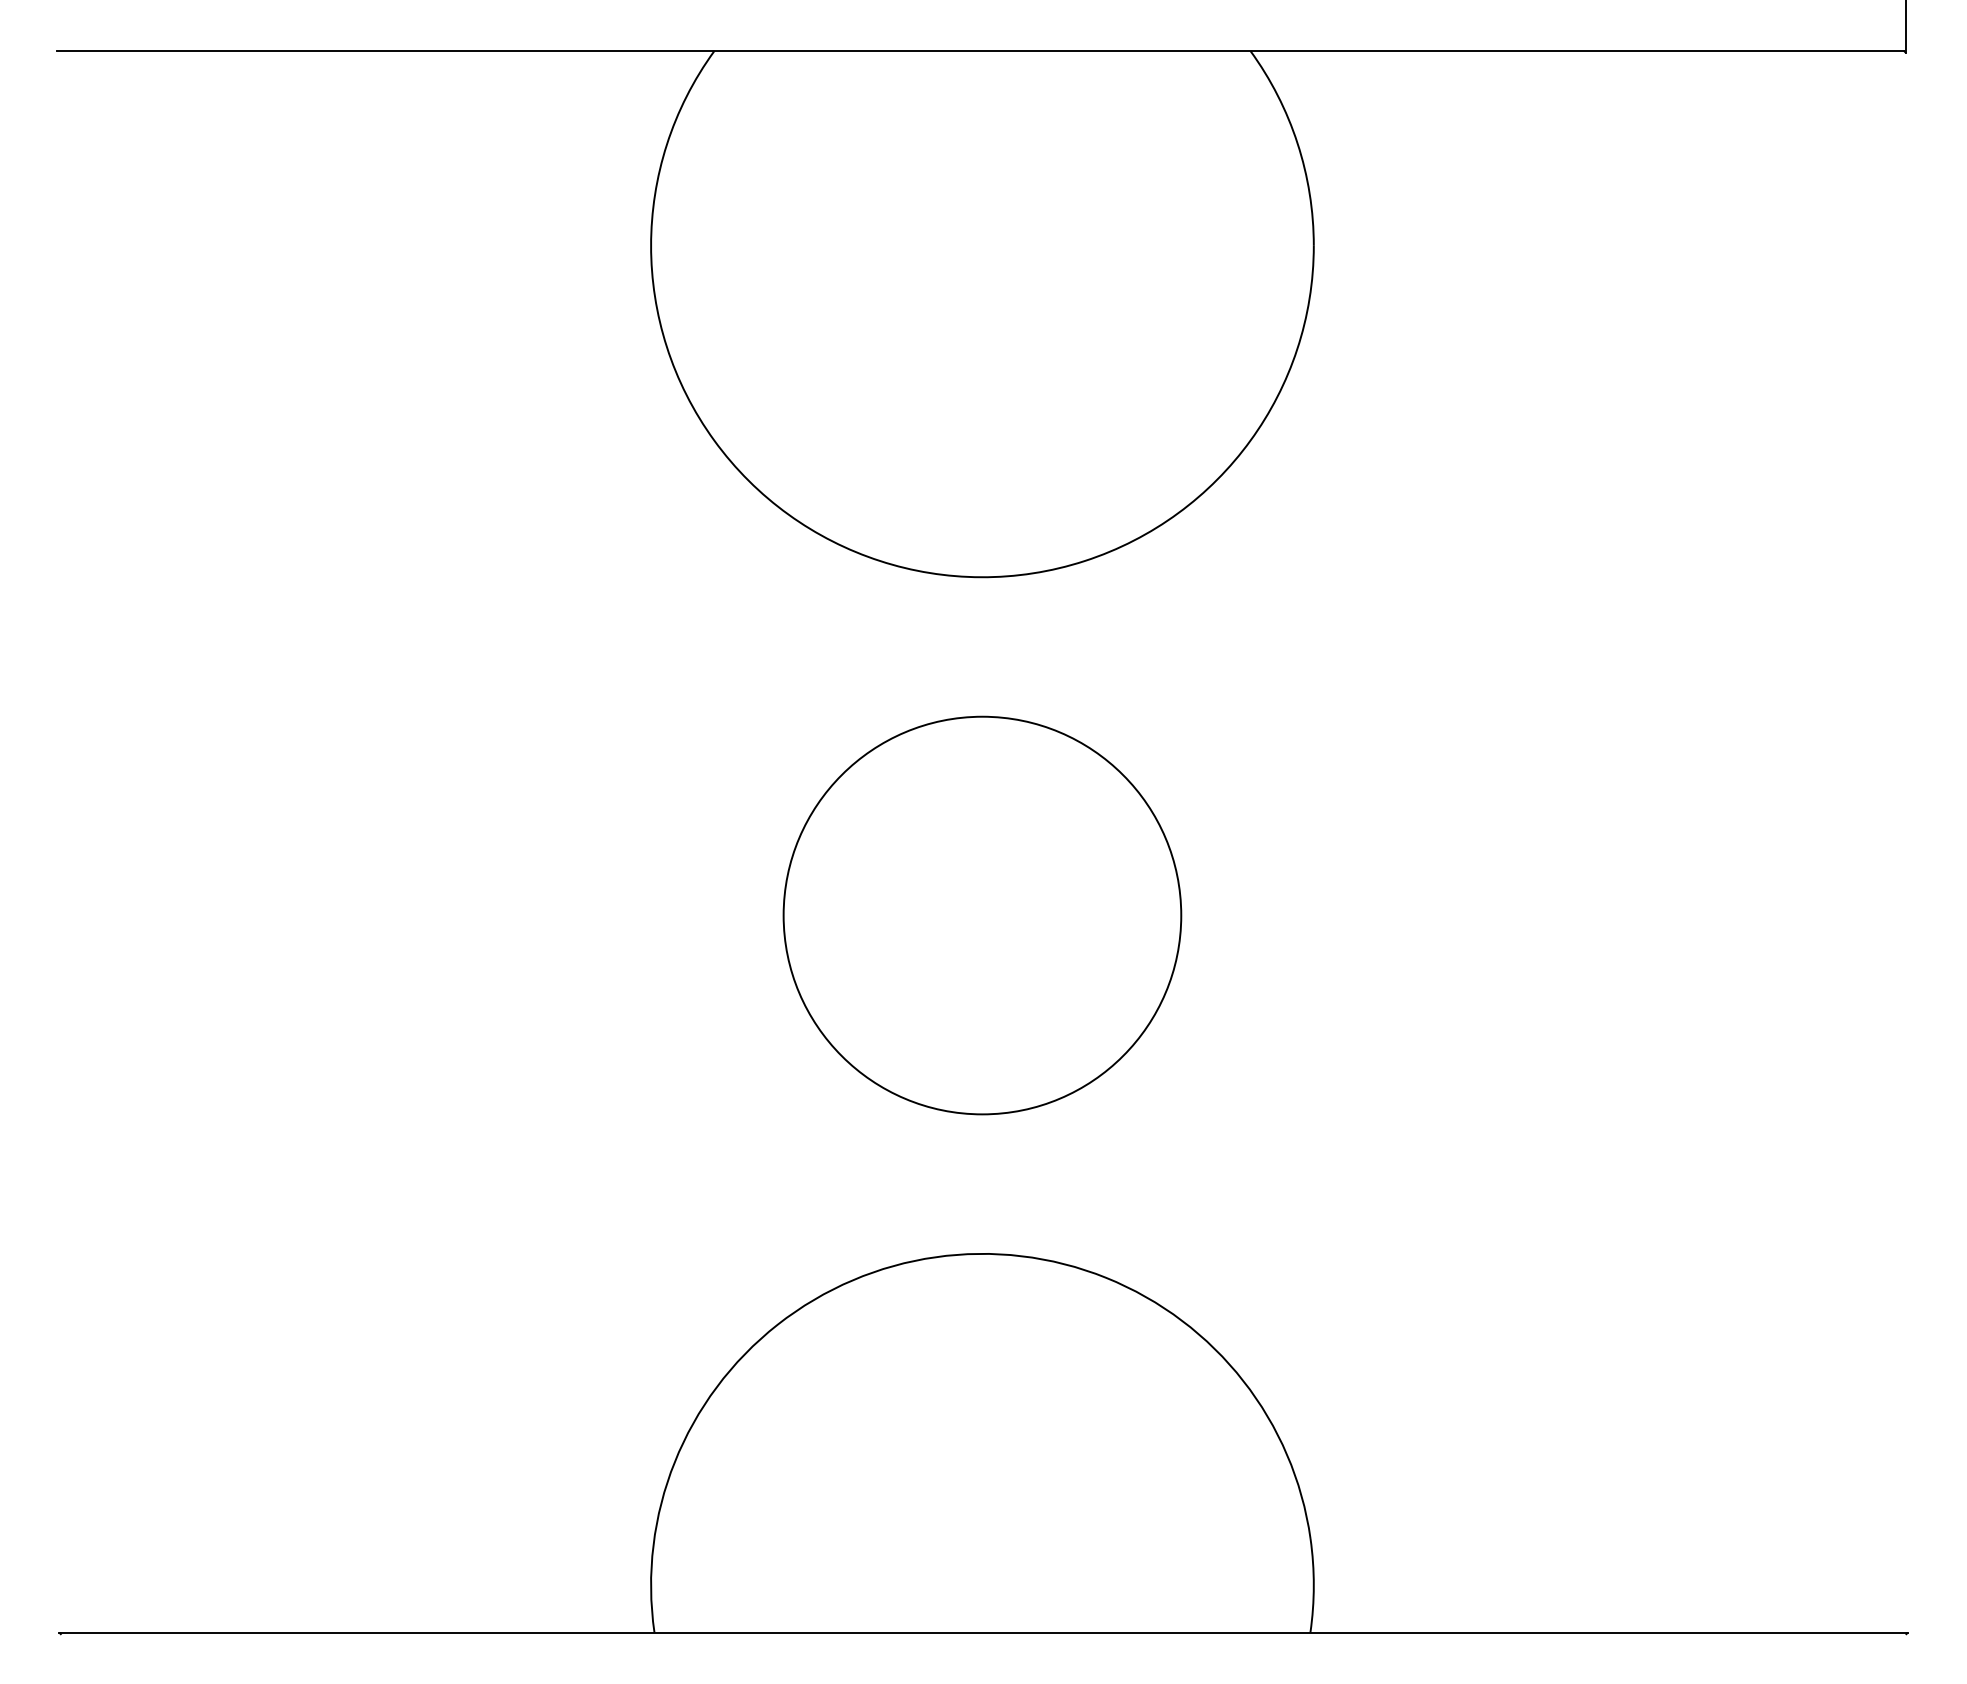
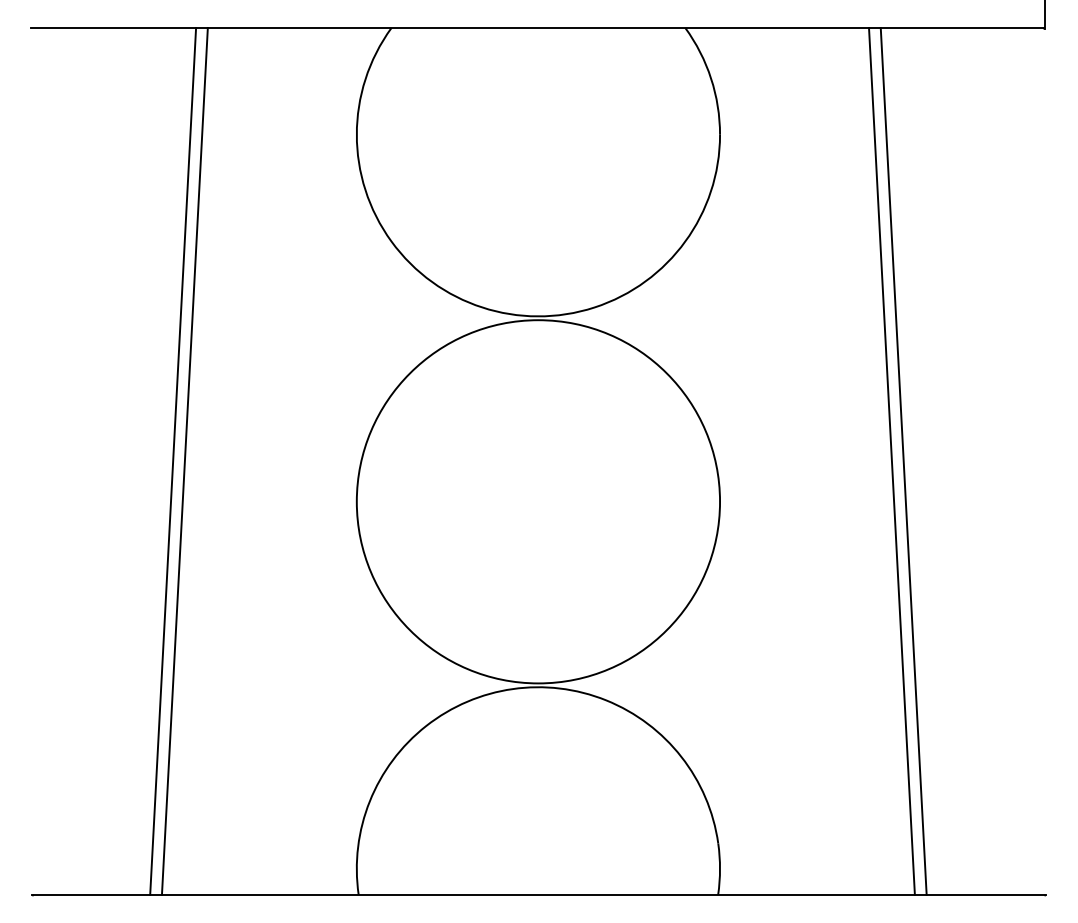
line: (316, 840) -> (173, 460), added
line: (336, 840) -> (184, 460), added
line: (1626, 840) -> (891, 460), added
line: (1648, 840) -> (903, 460), added
circle: (982, 914) -> (538, 501), size x1.67

